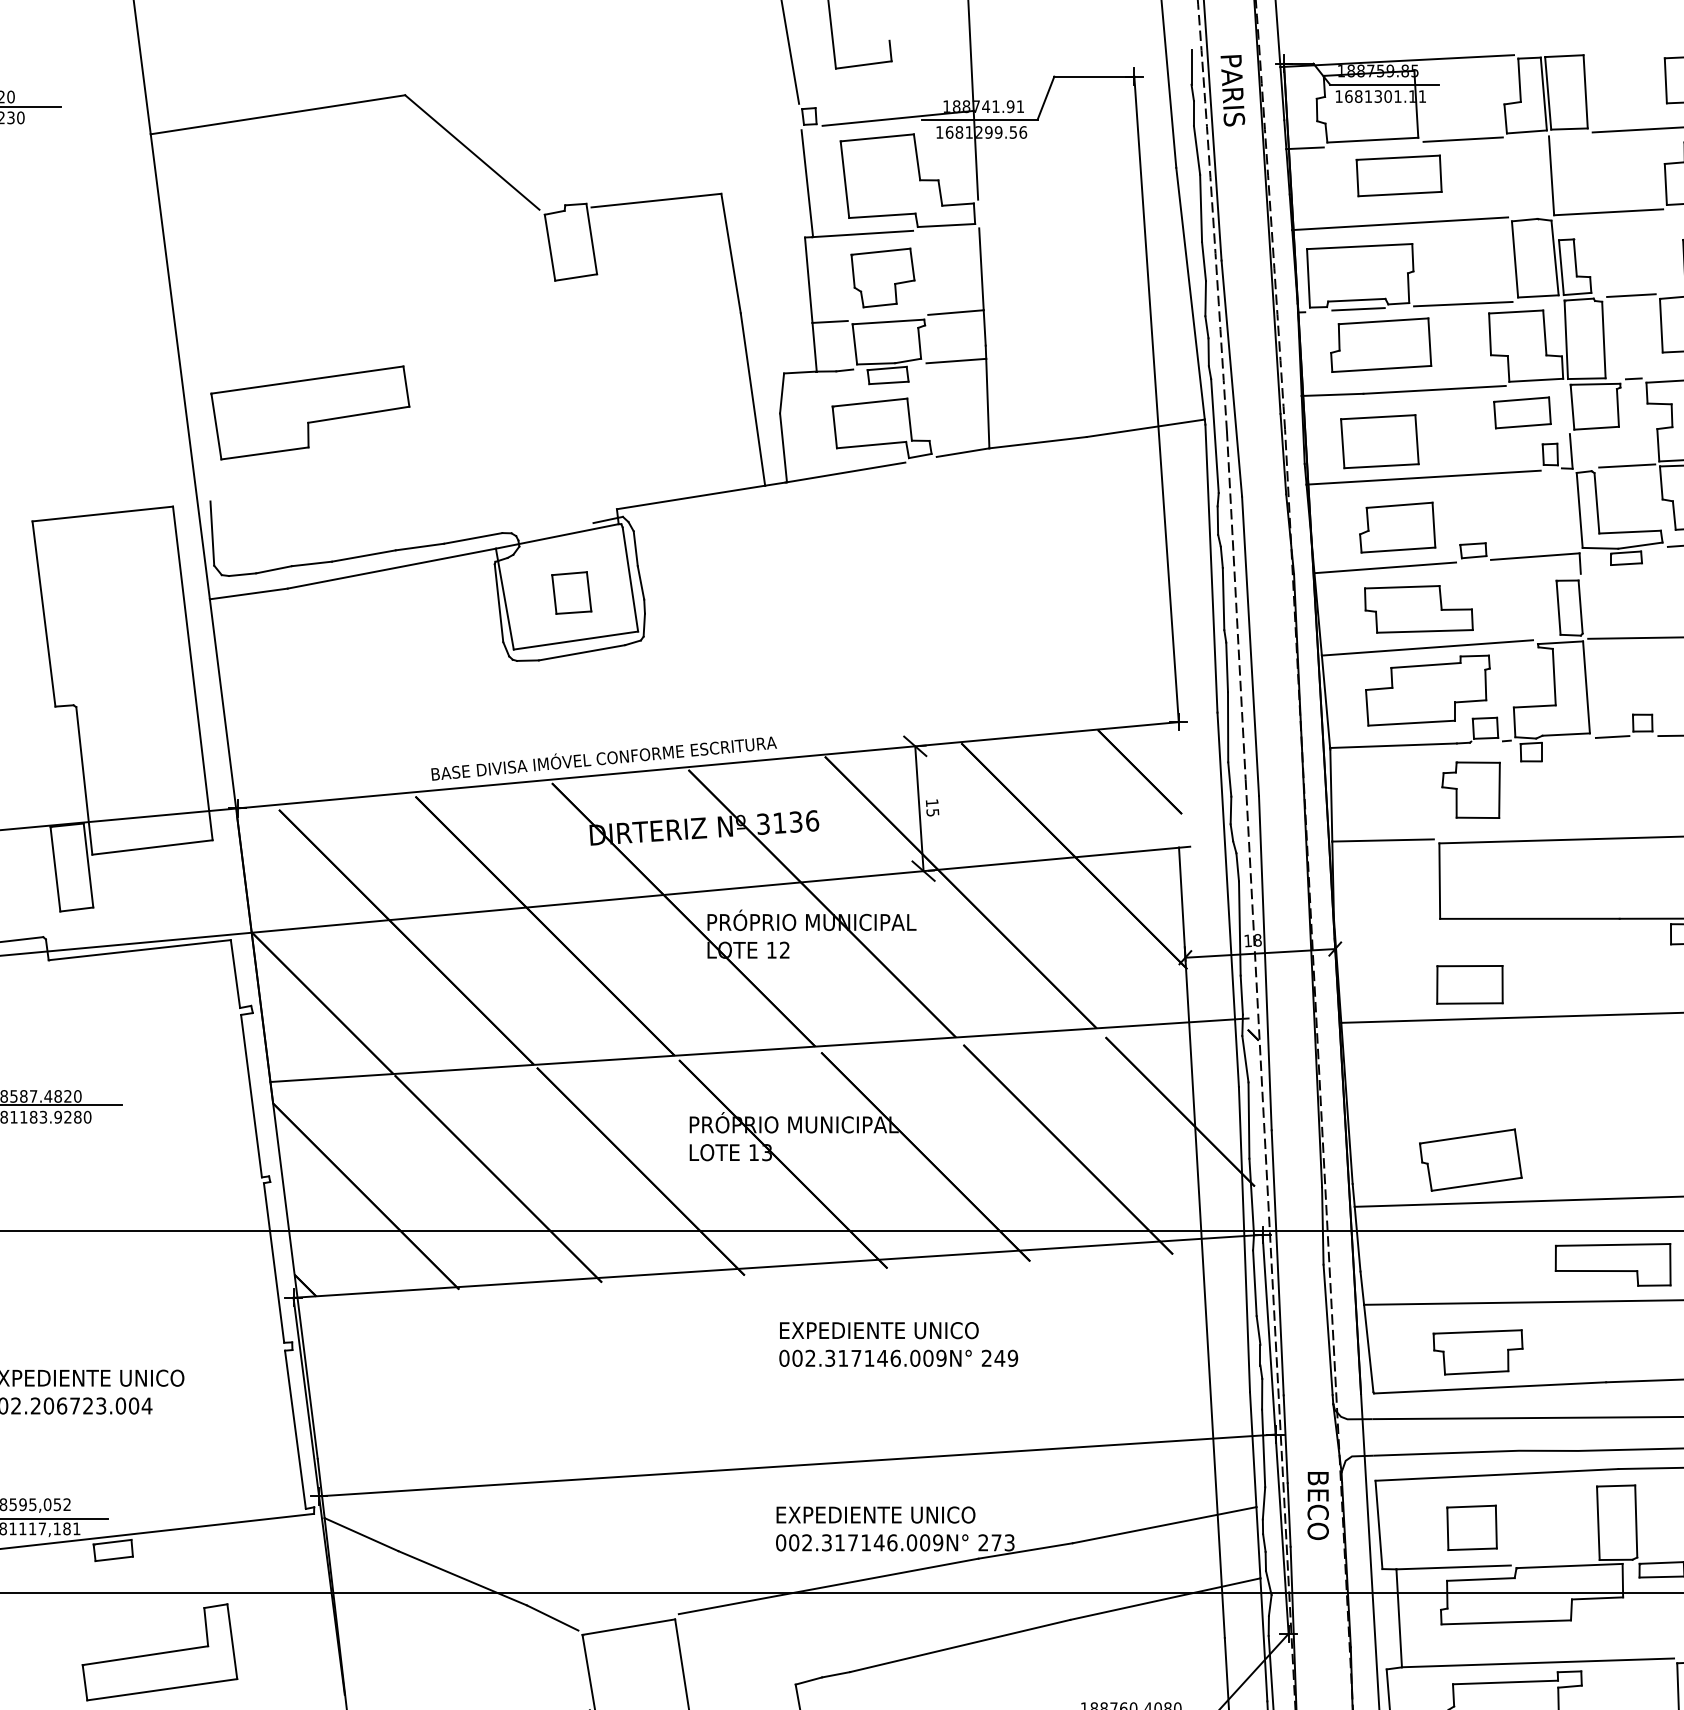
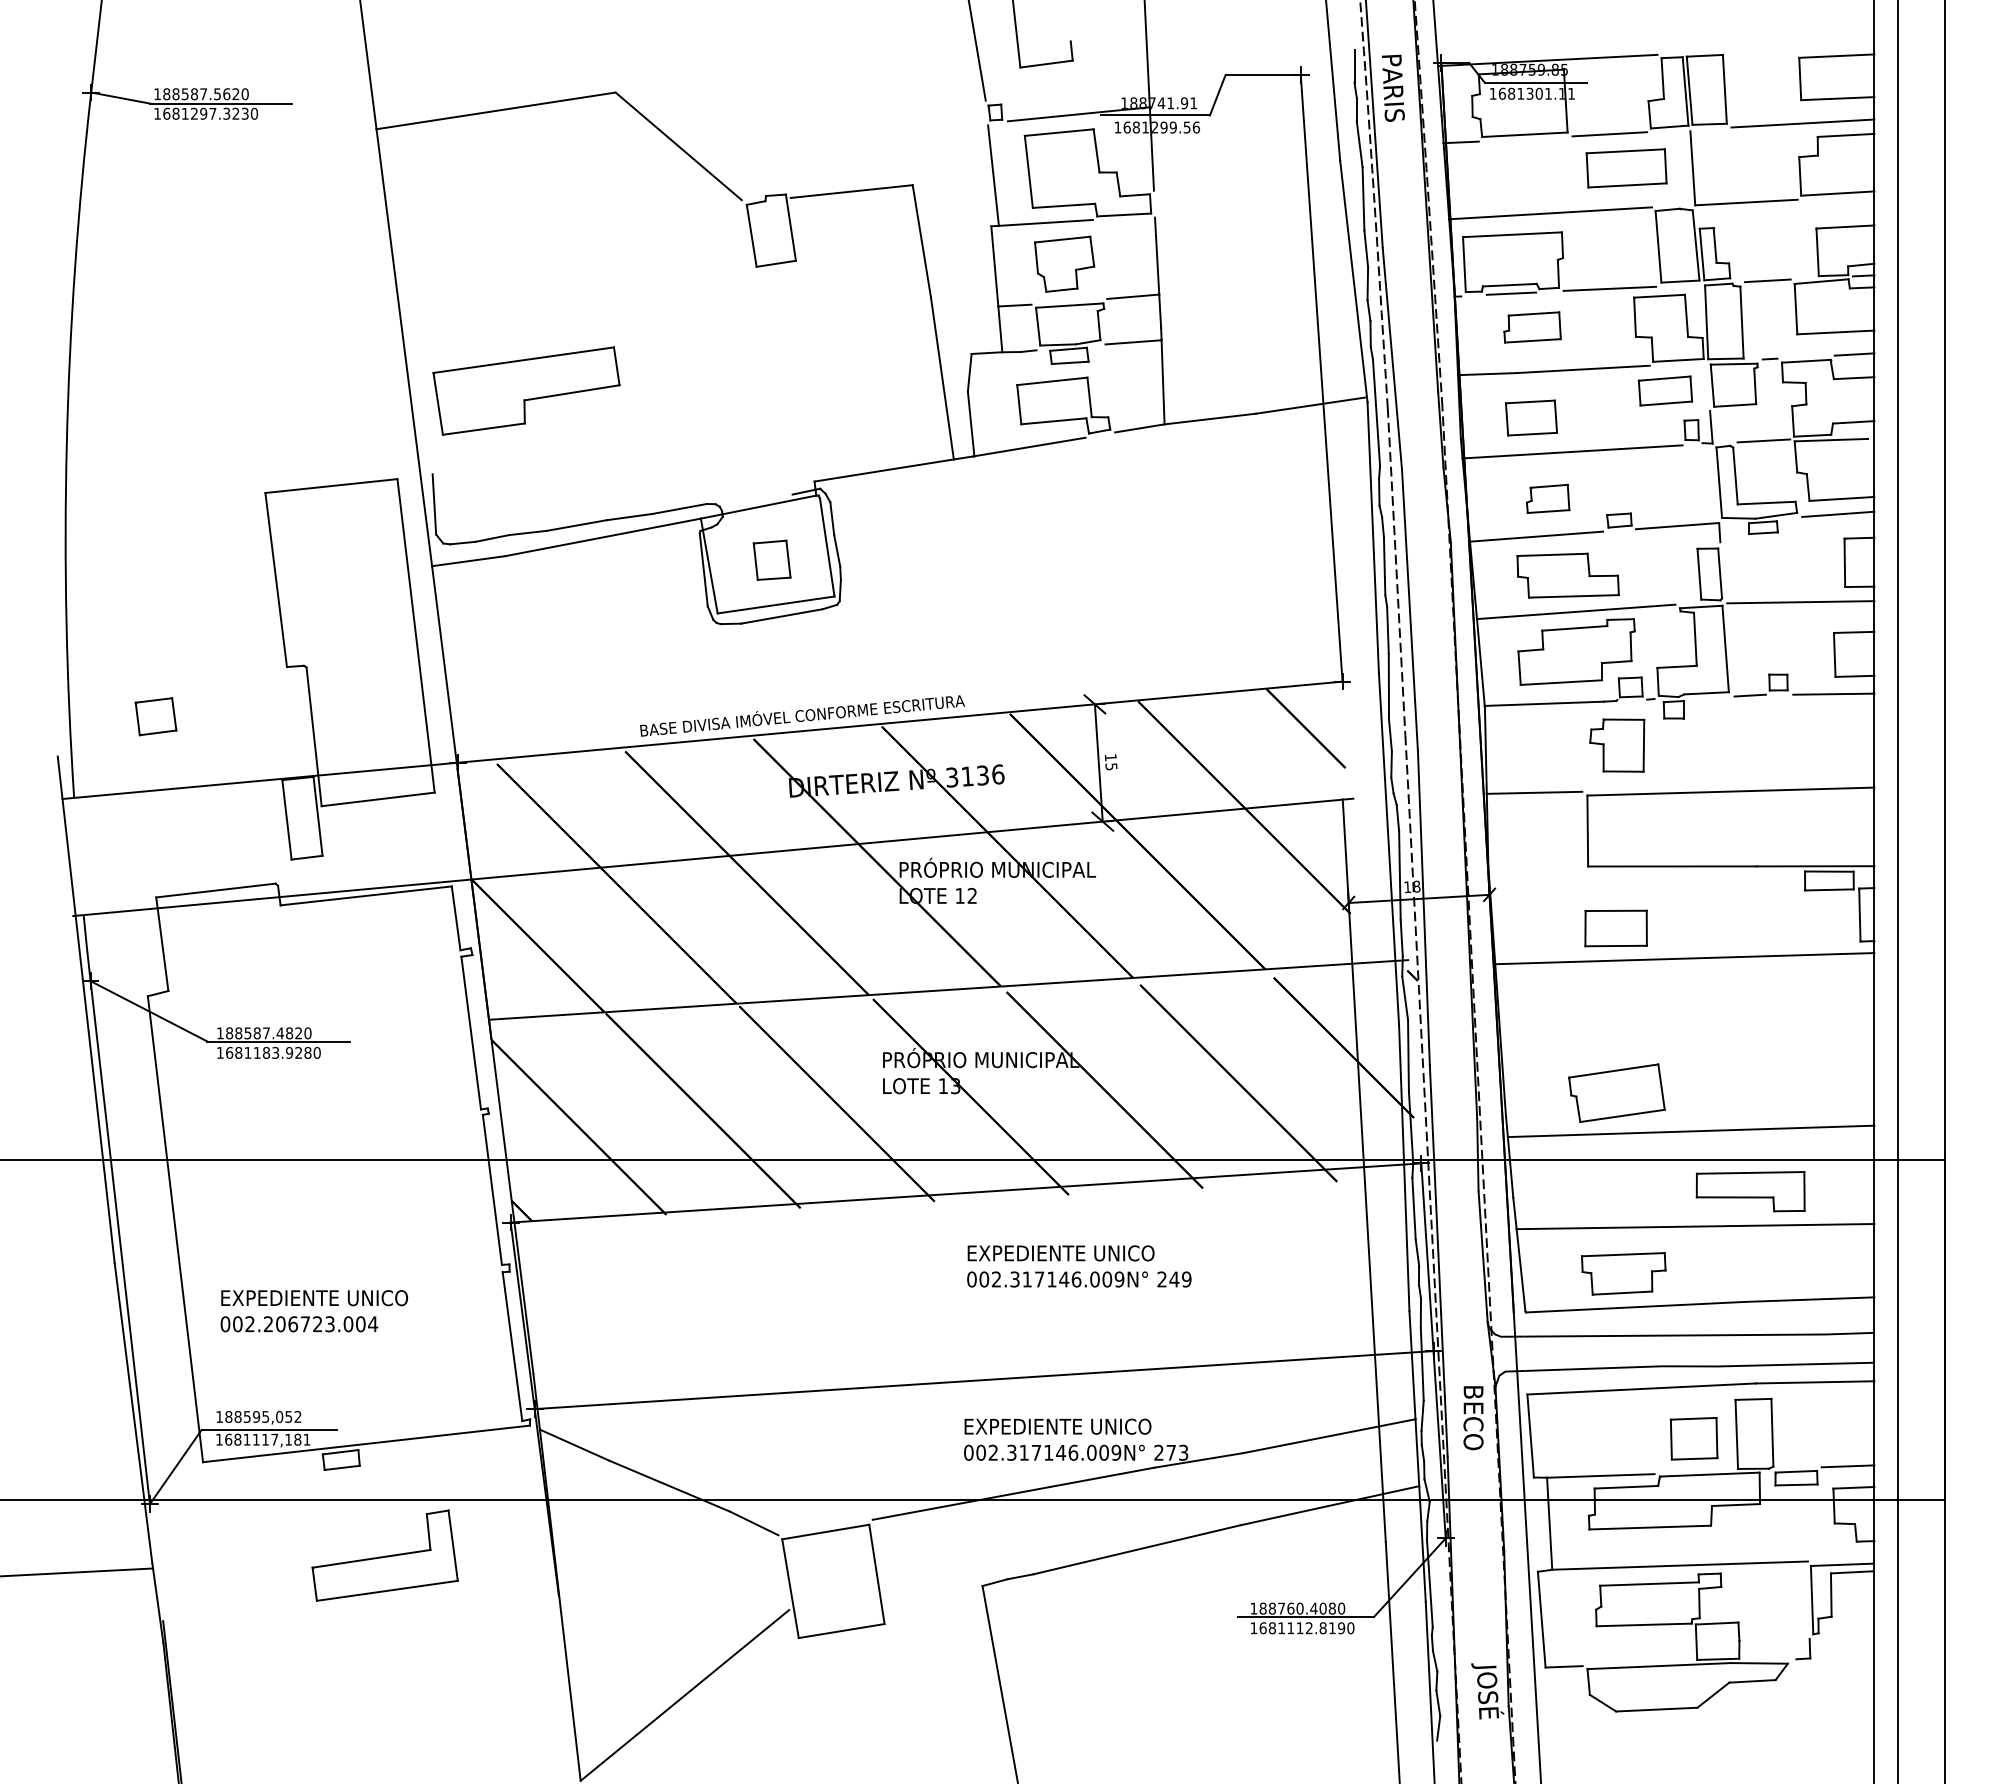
part: (1399, 176) -> (1626, 168), moved
part: (1380, 345) -> (1532, 327), size x0.6
part: (1379, 441) -> (1531, 417), size x0.7
part: (1396, 527) -> (1547, 498), size x0.6
part: (1471, 1527) -> (1693, 1438), moved

